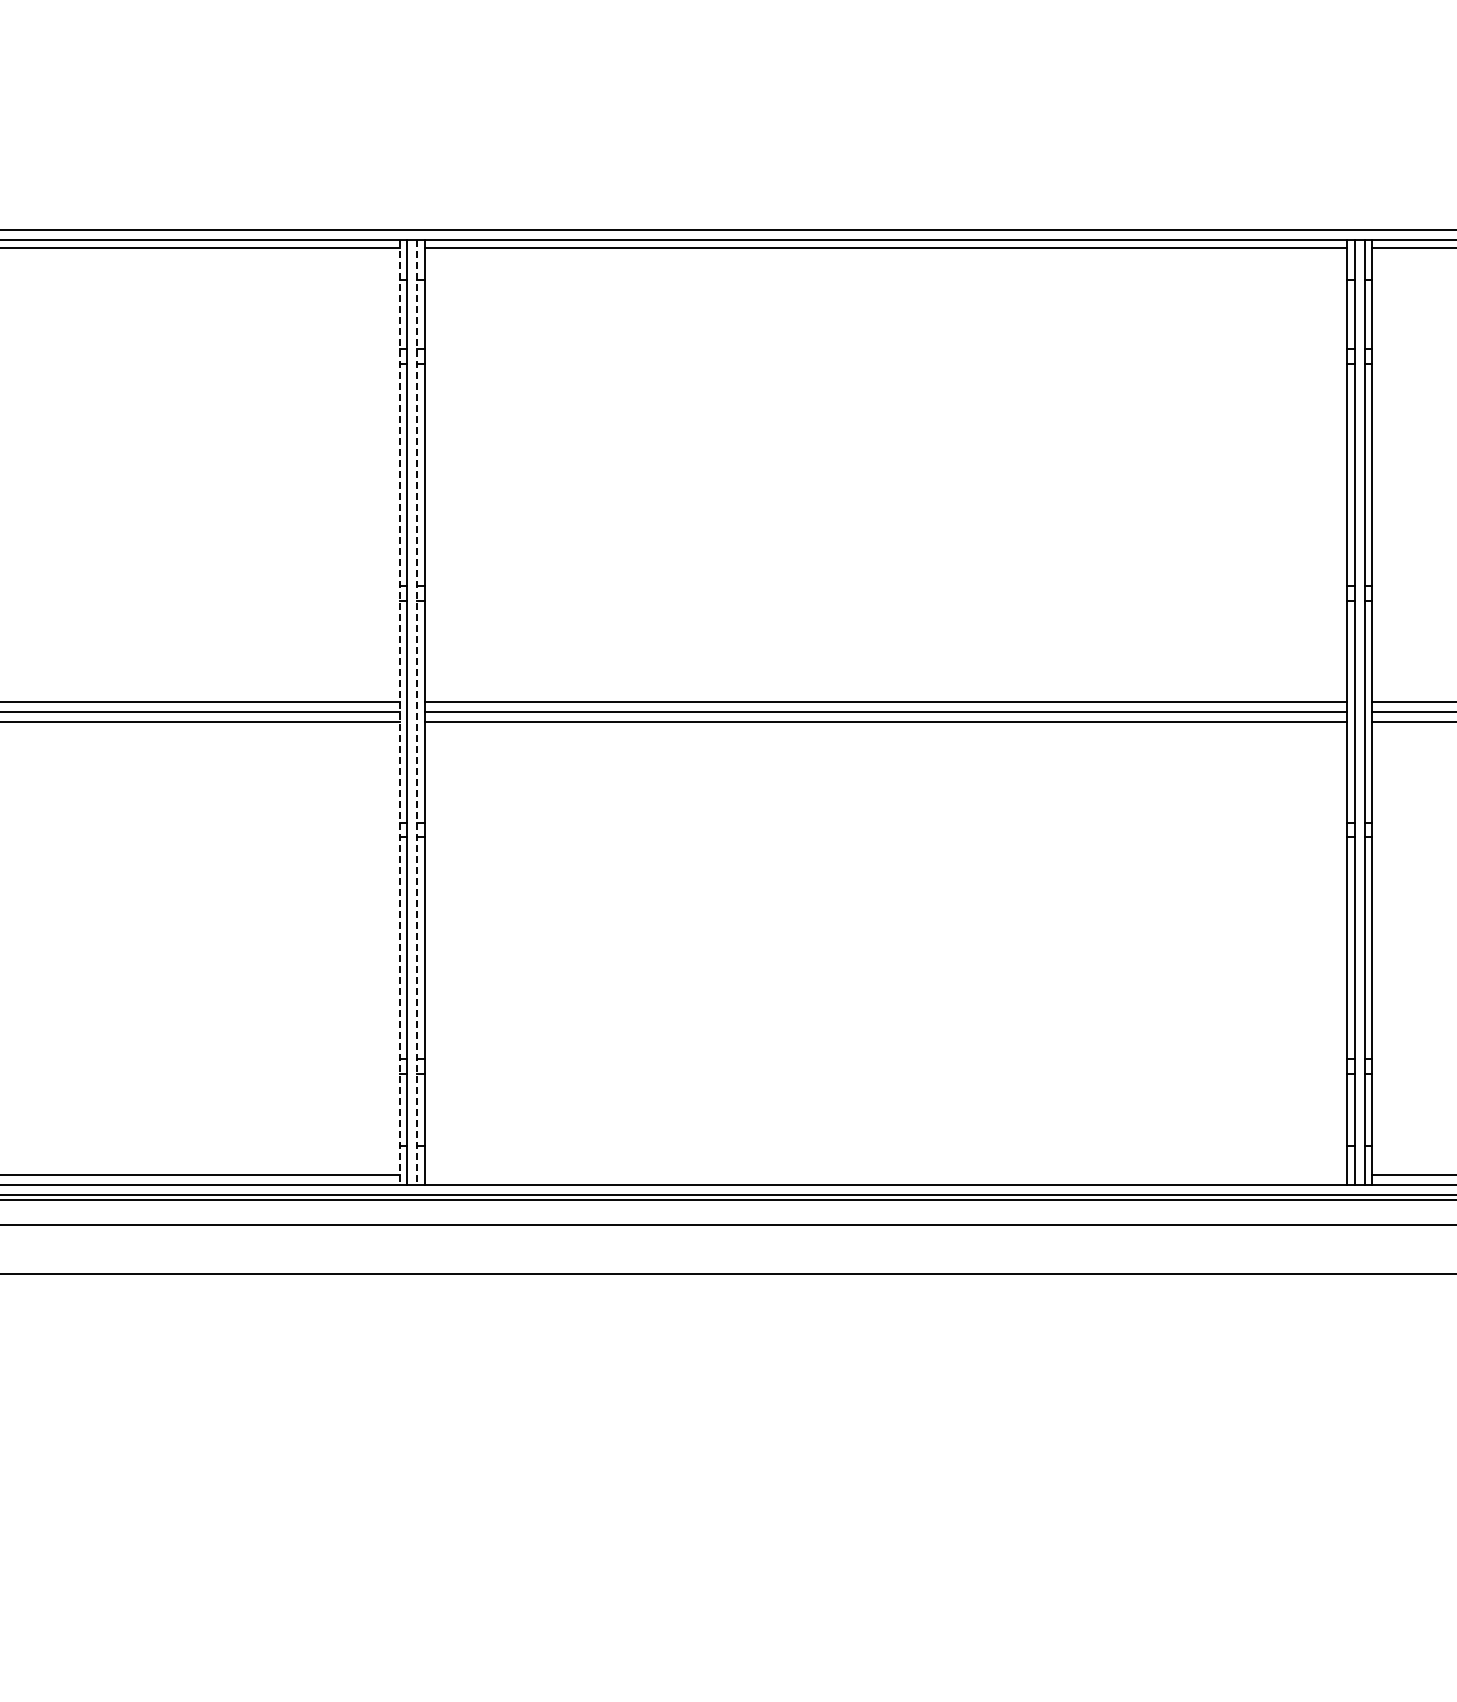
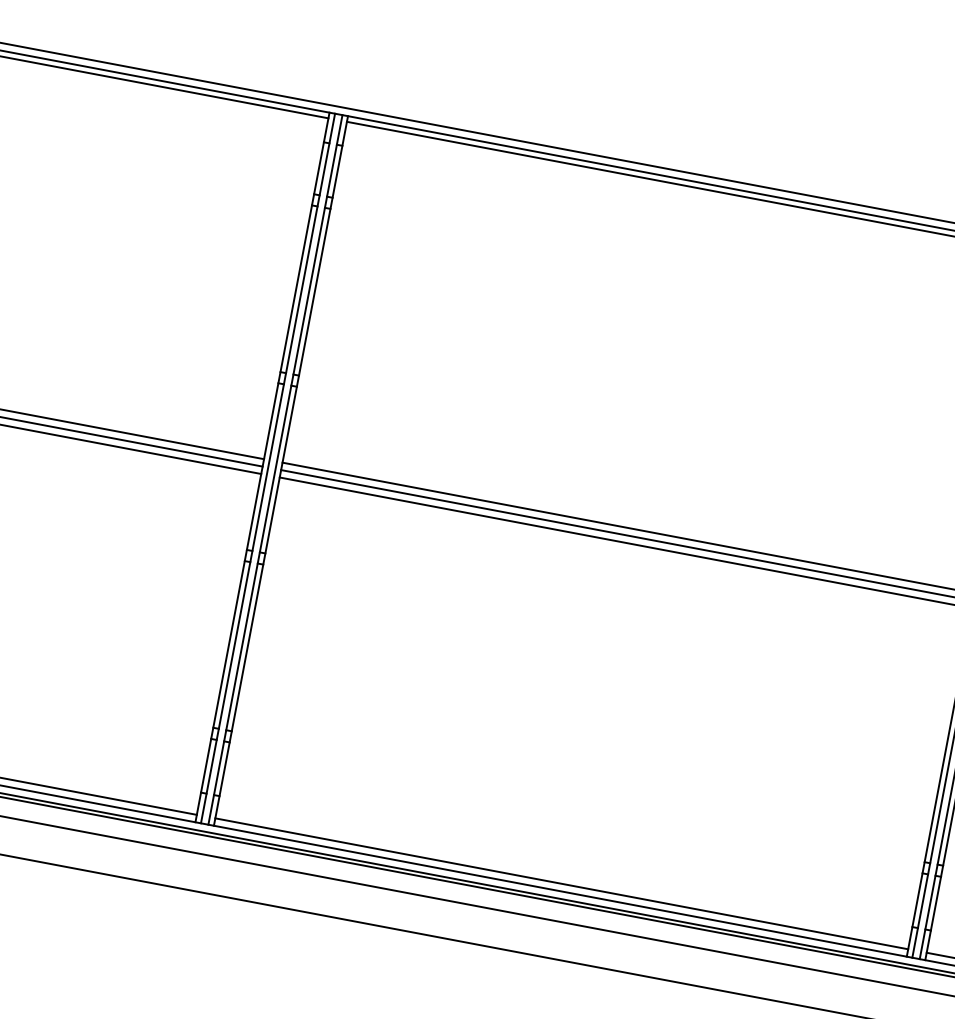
line: (400, 713) -> (262, 468), dashed -> solid
line: (417, 713) -> (275, 470), dashed -> solid
line: (885, 1175) -> (561, 883), added

